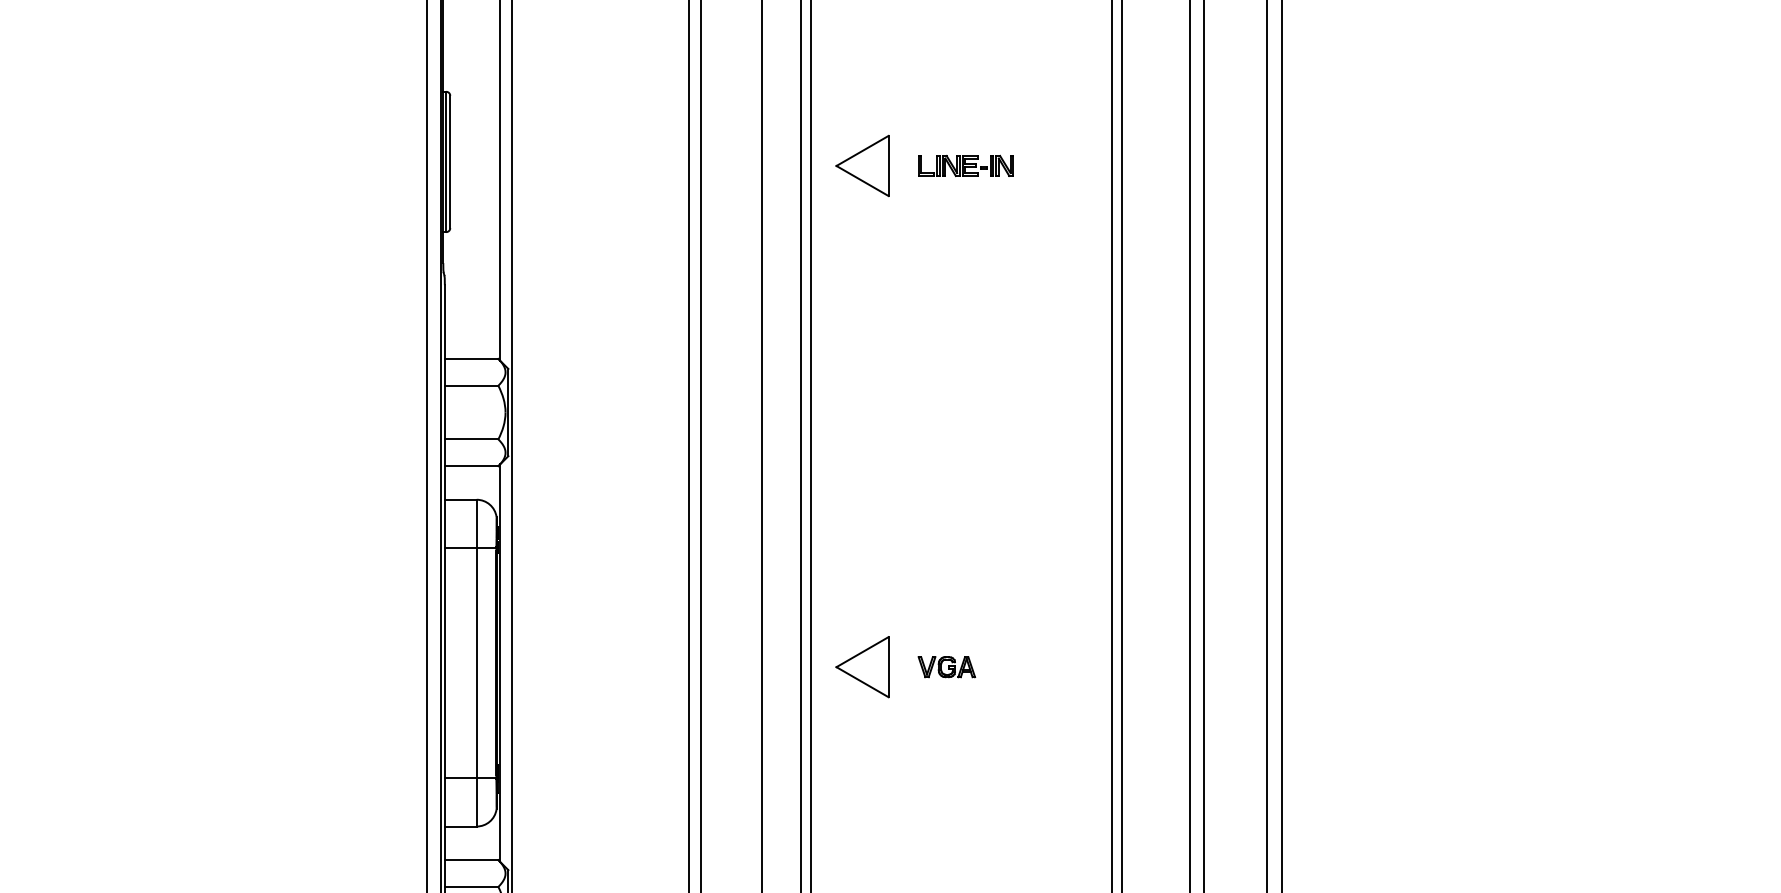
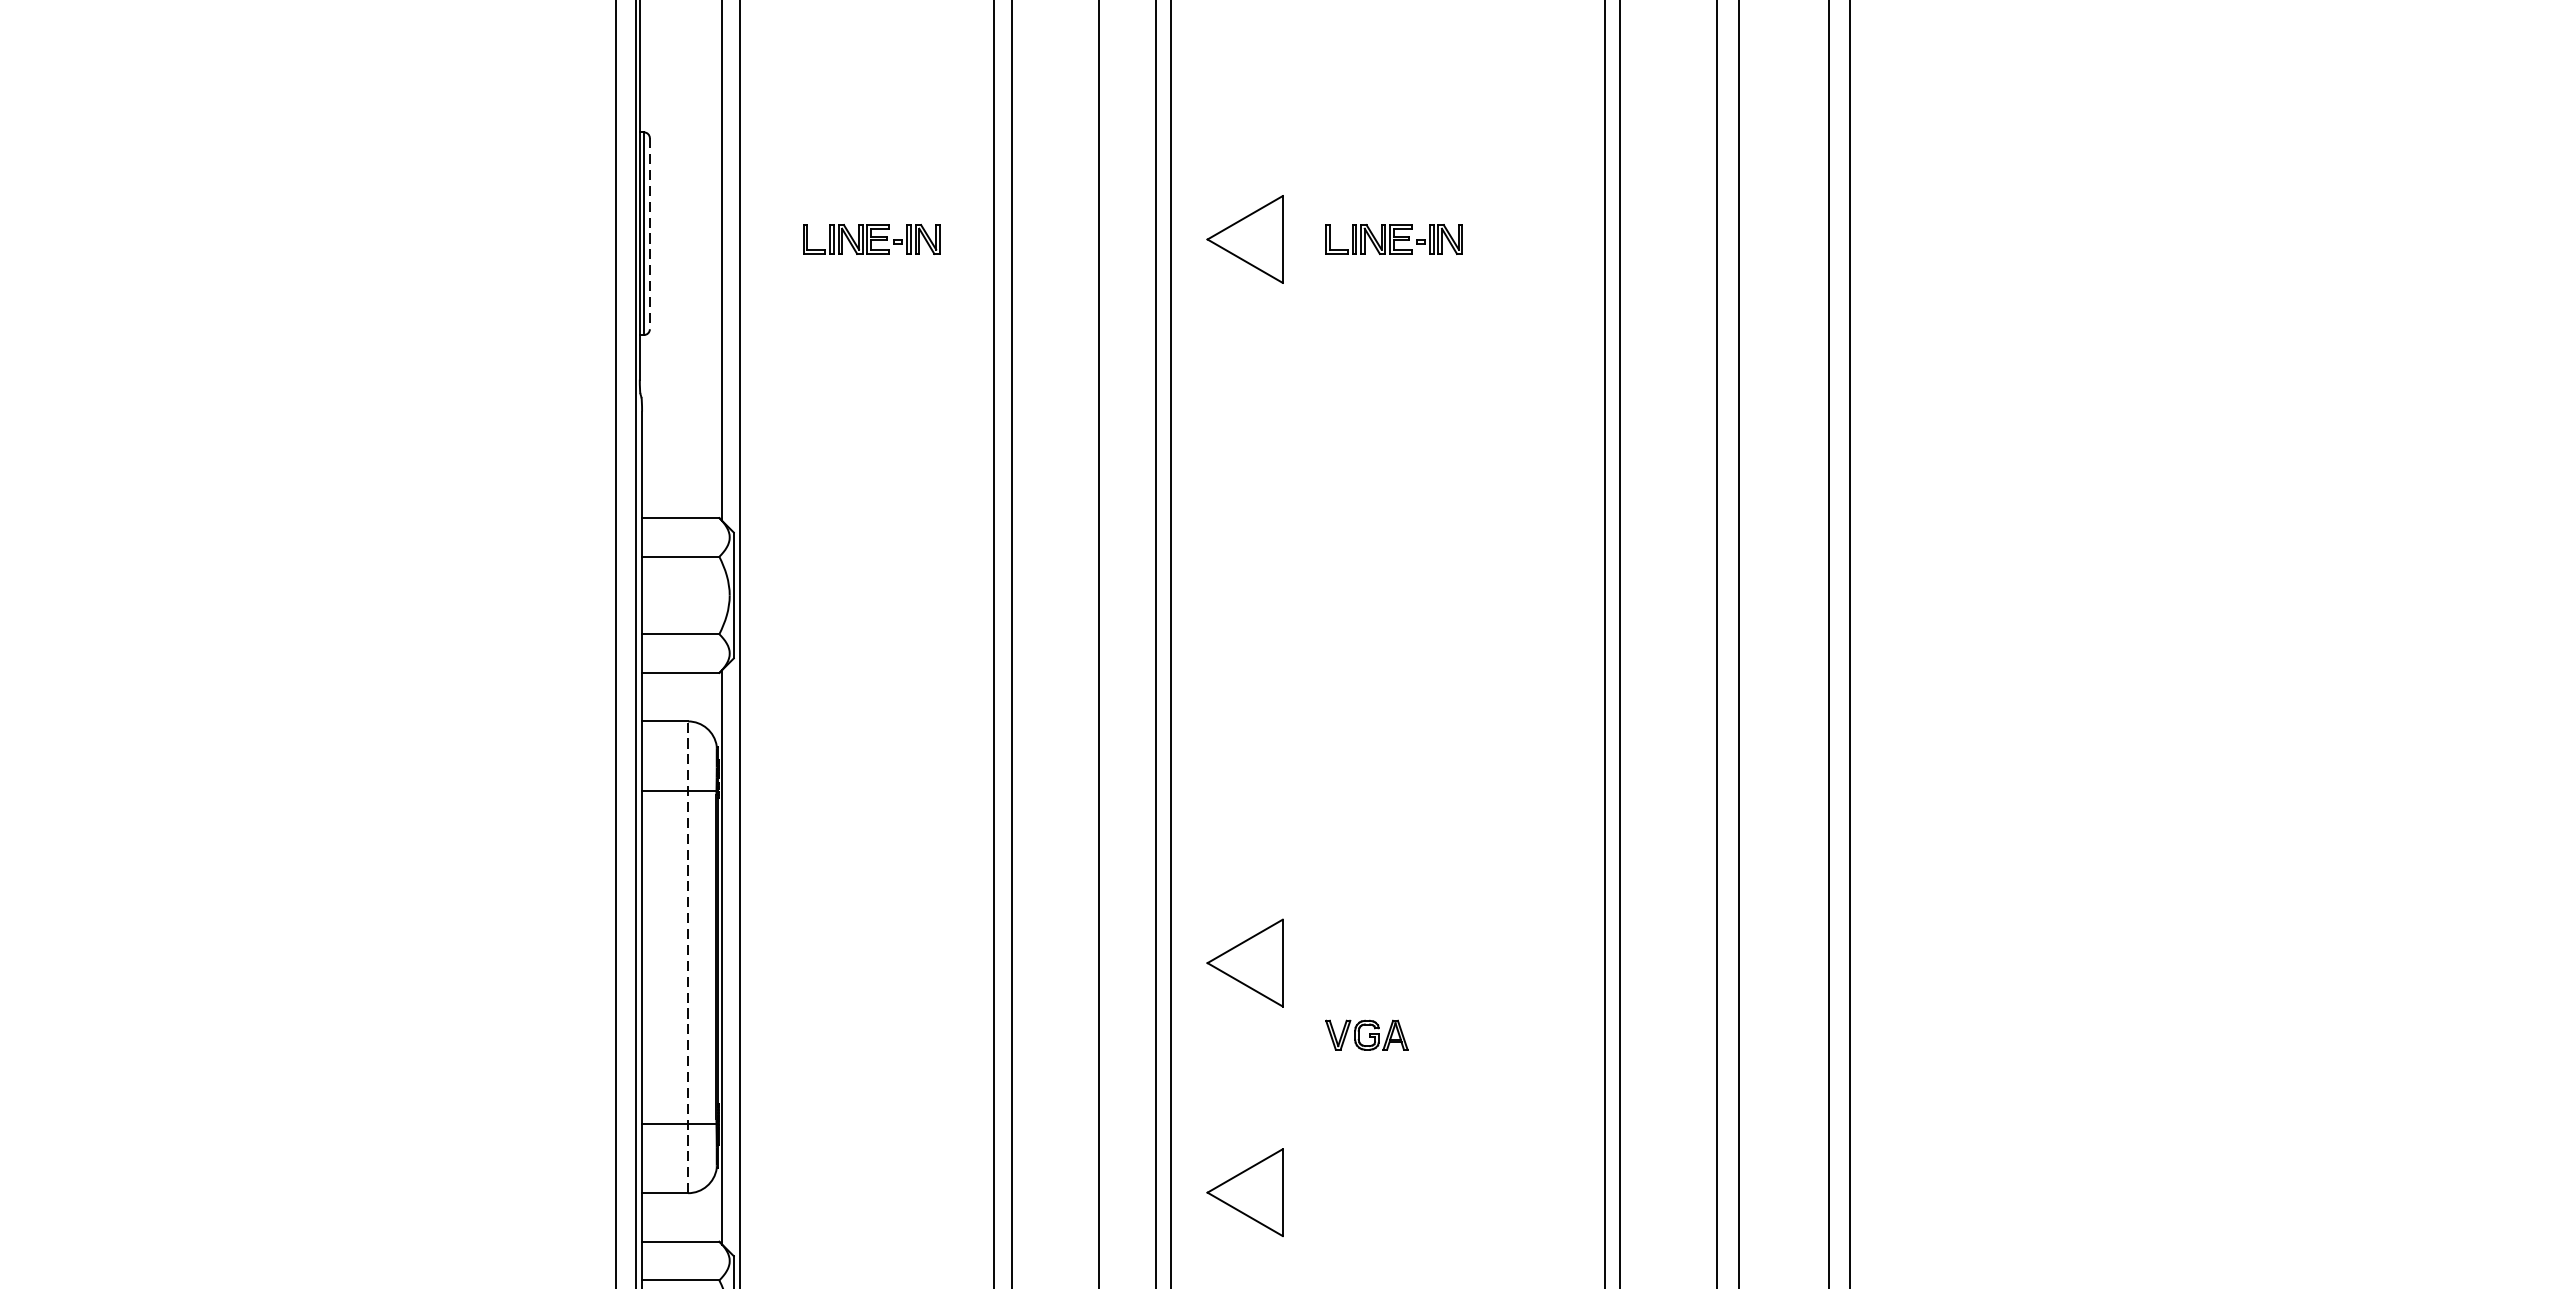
line: (450, 162) -> (650, 234), solid -> dashed
part: (603, 165) -> (871, 238), added
line: (476, 662) -> (687, 956), solid -> dashed
part: (946, 667) -> (1366, 1035), moved
part: (862, 826) -> (1245, 1193), added

